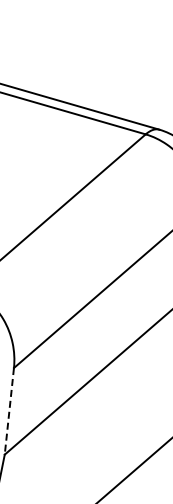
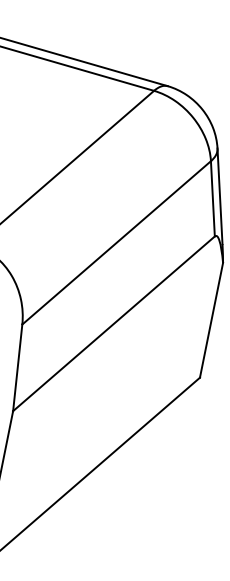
line: (9, 411) -> (17, 367), dashed -> solid

